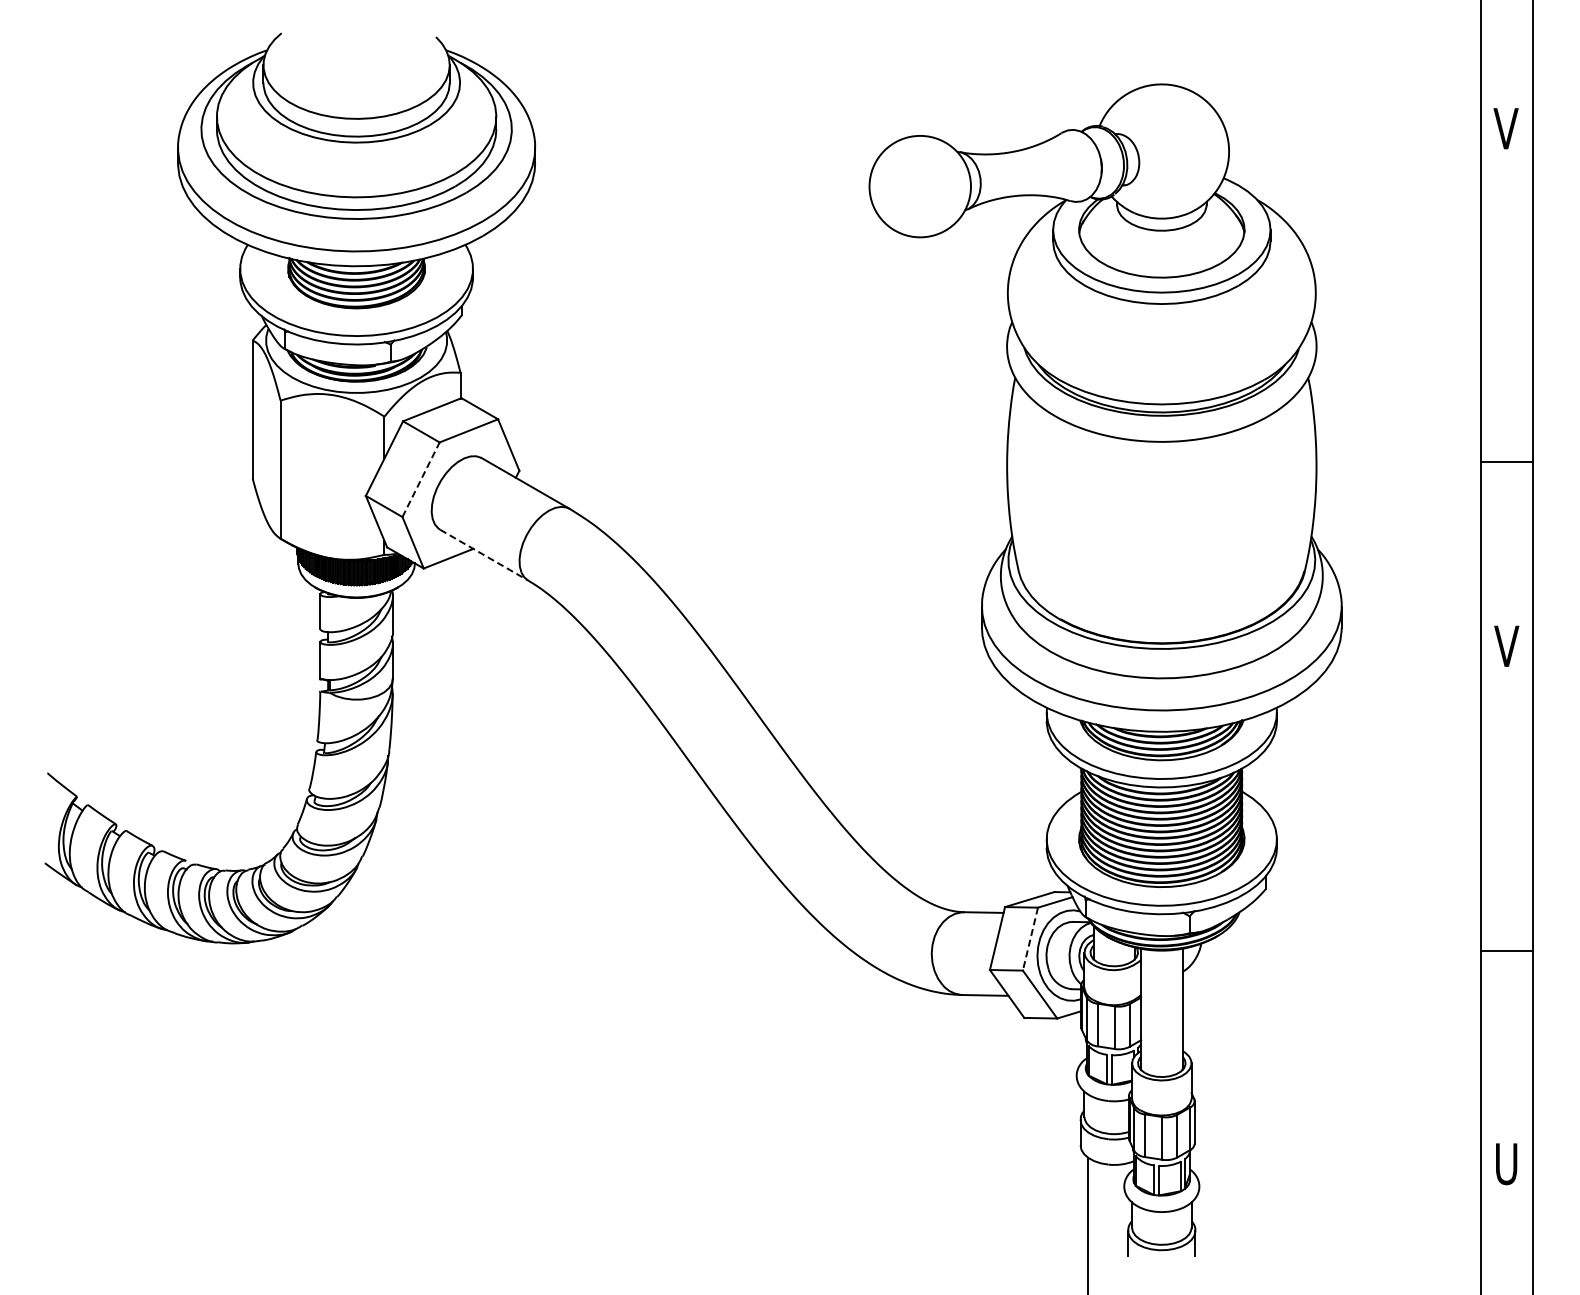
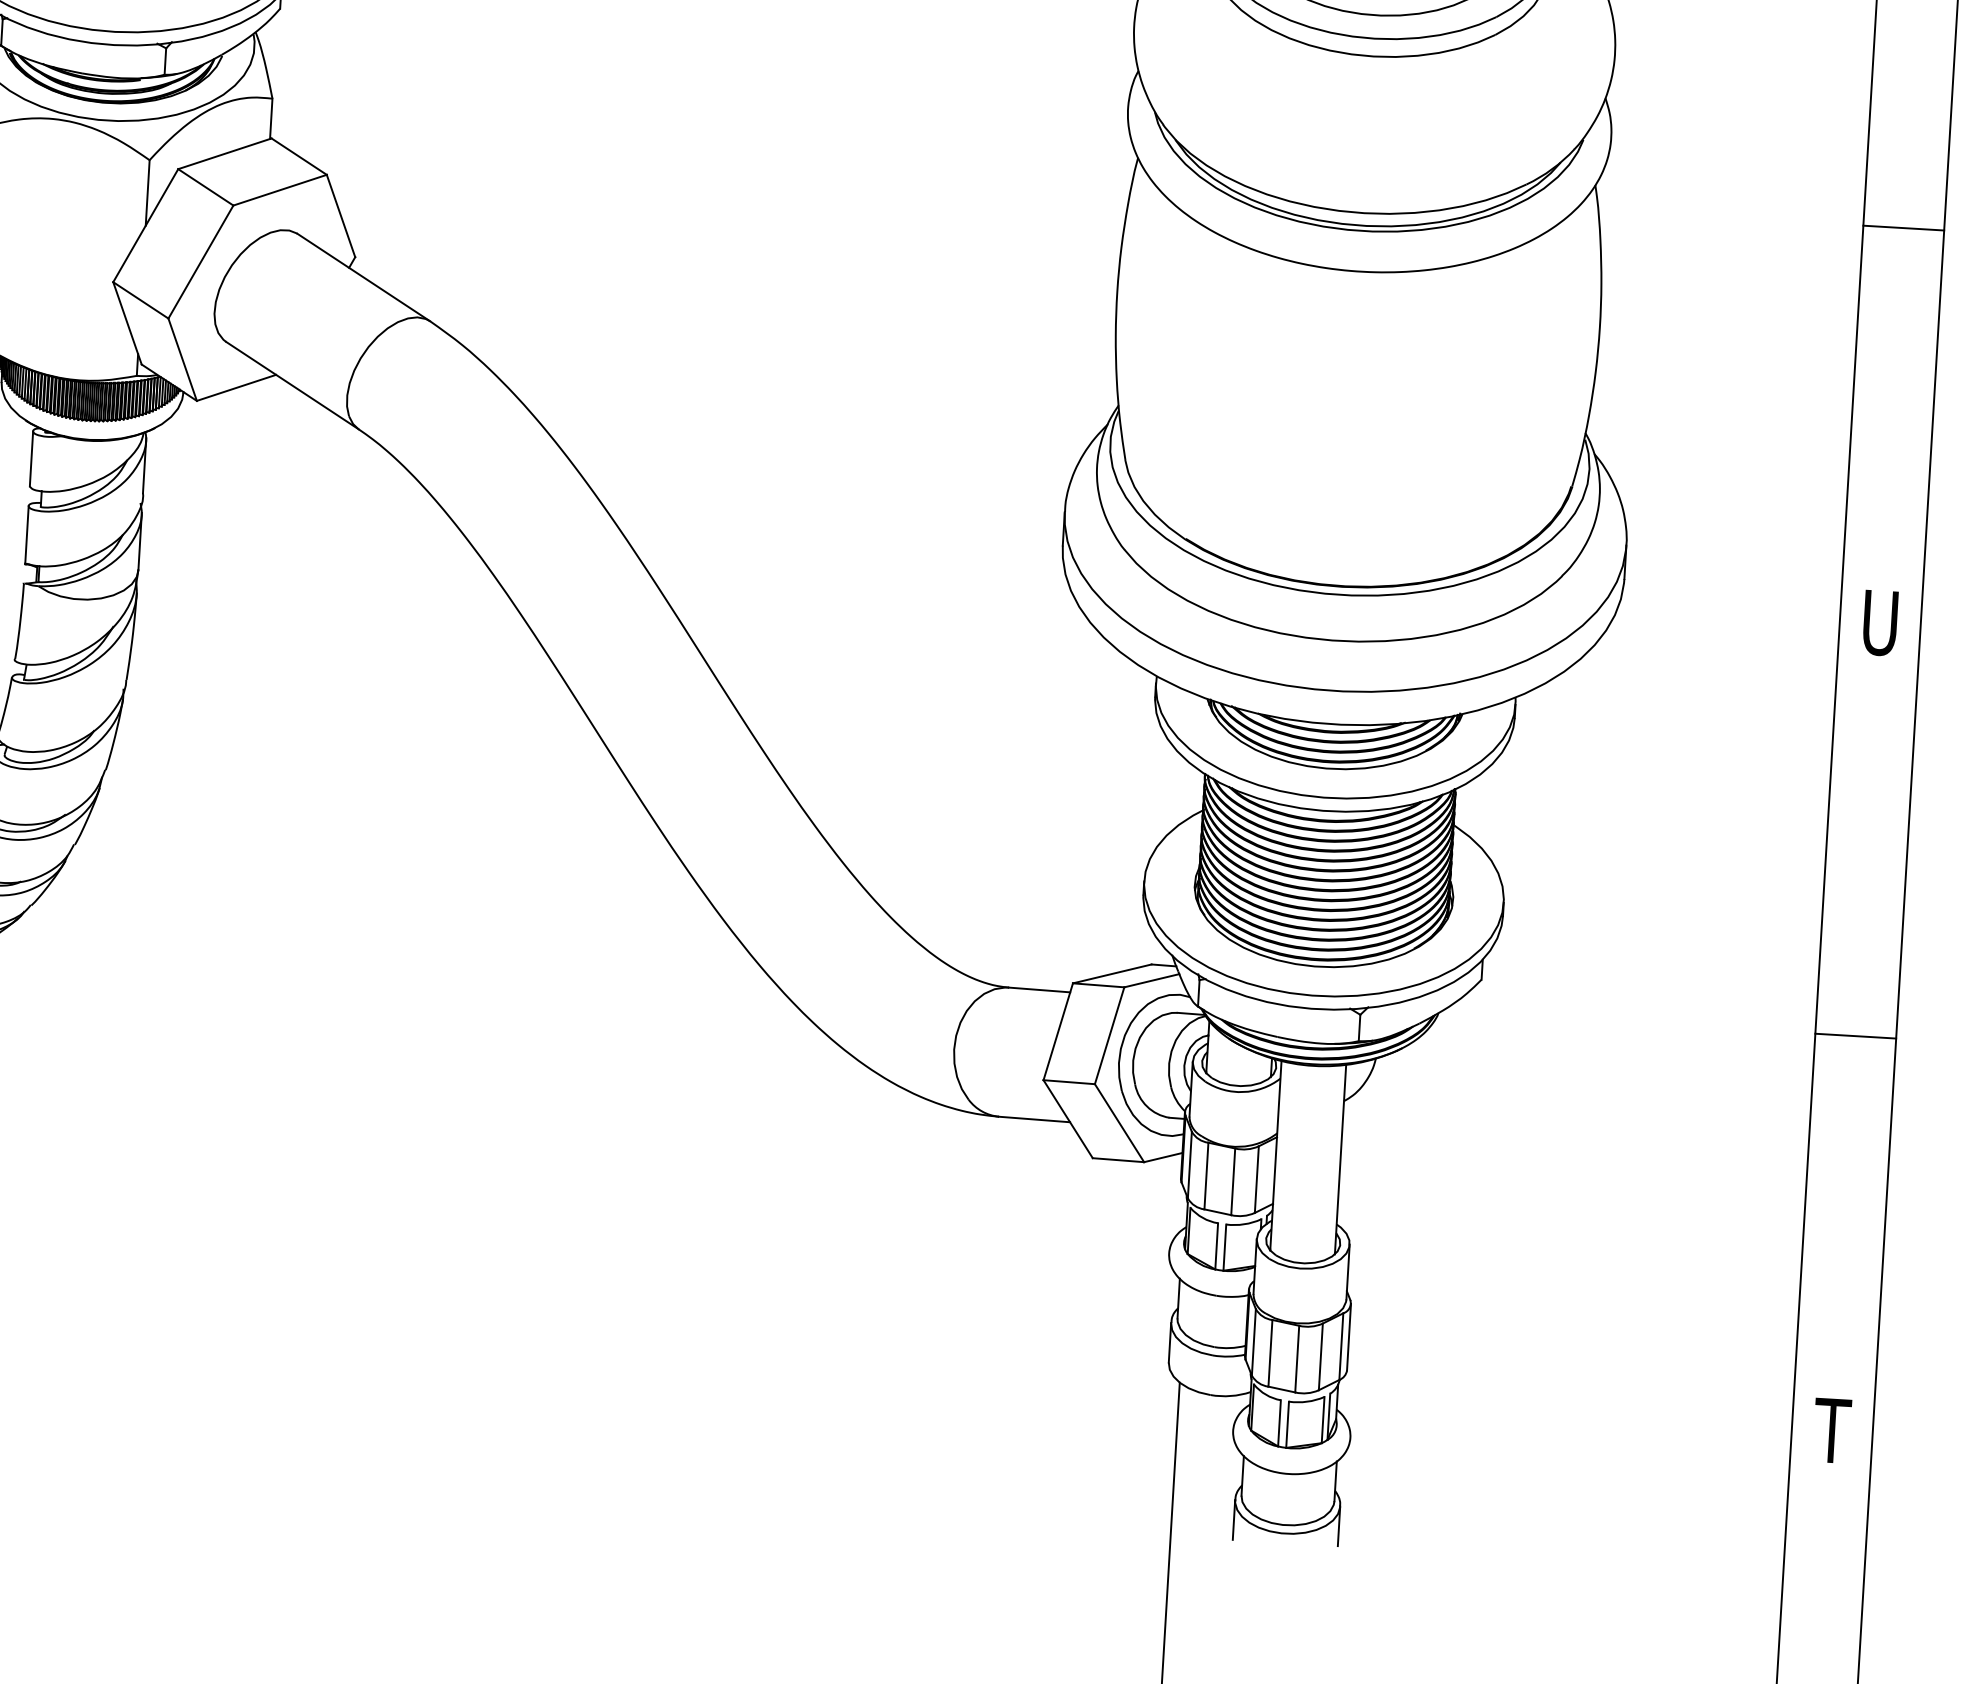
line: (1506, 462) -> (1903, 228), moved
line: (421, 479) -> (201, 261), dashed -> solid
line: (484, 555) -> (292, 386), dashed -> solid
text: (1506, 646) -> (1879, 623), V -> U
line: (1030, 939) -> (1109, 1036), dashed -> solid
line: (1506, 951) -> (1855, 1036), moved
text: (1506, 1164) -> (1831, 1431), U -> T

